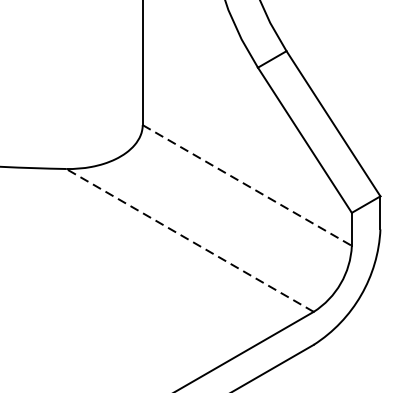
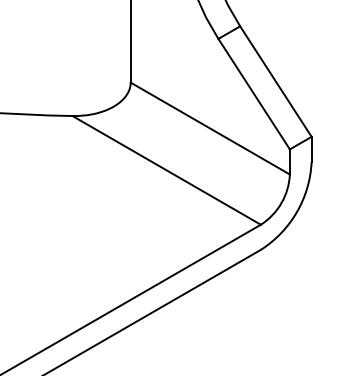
line: (247, 185) -> (210, 128), dashed -> solid
line: (189, 240) -> (166, 170), dashed -> solid

